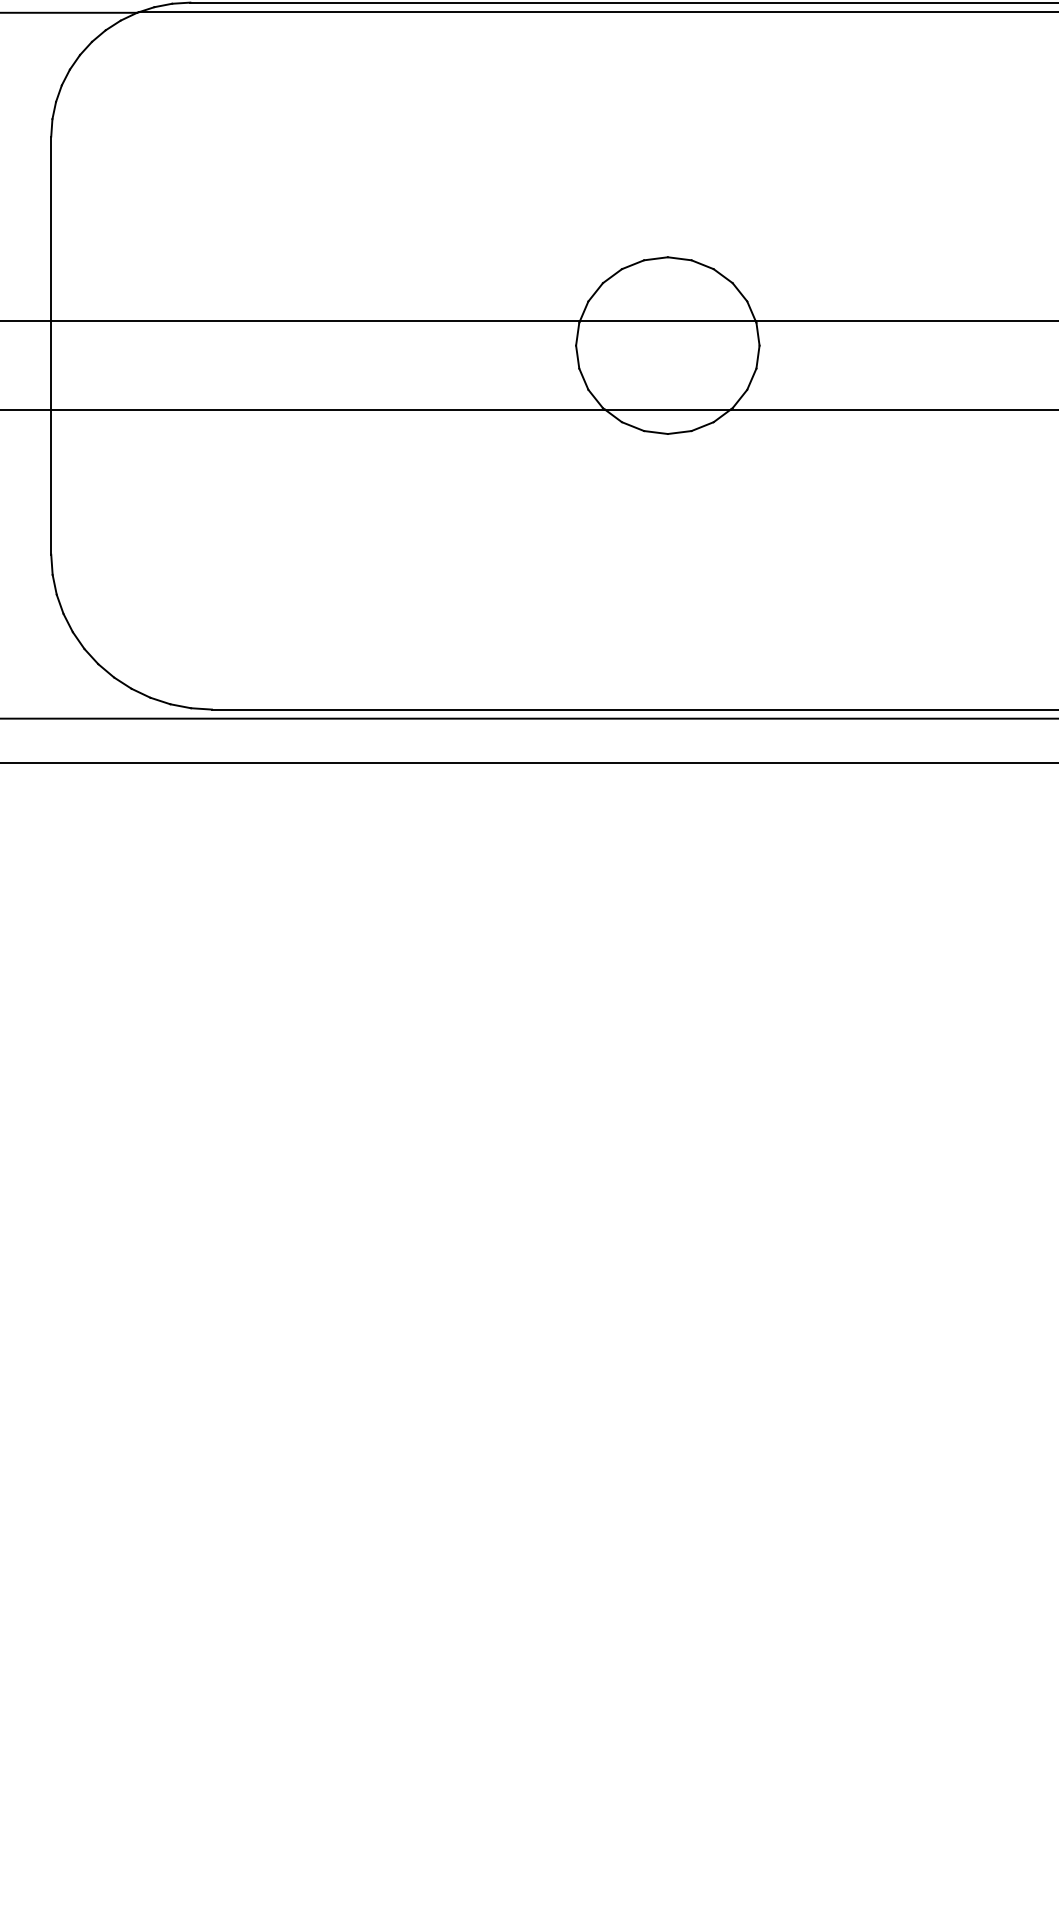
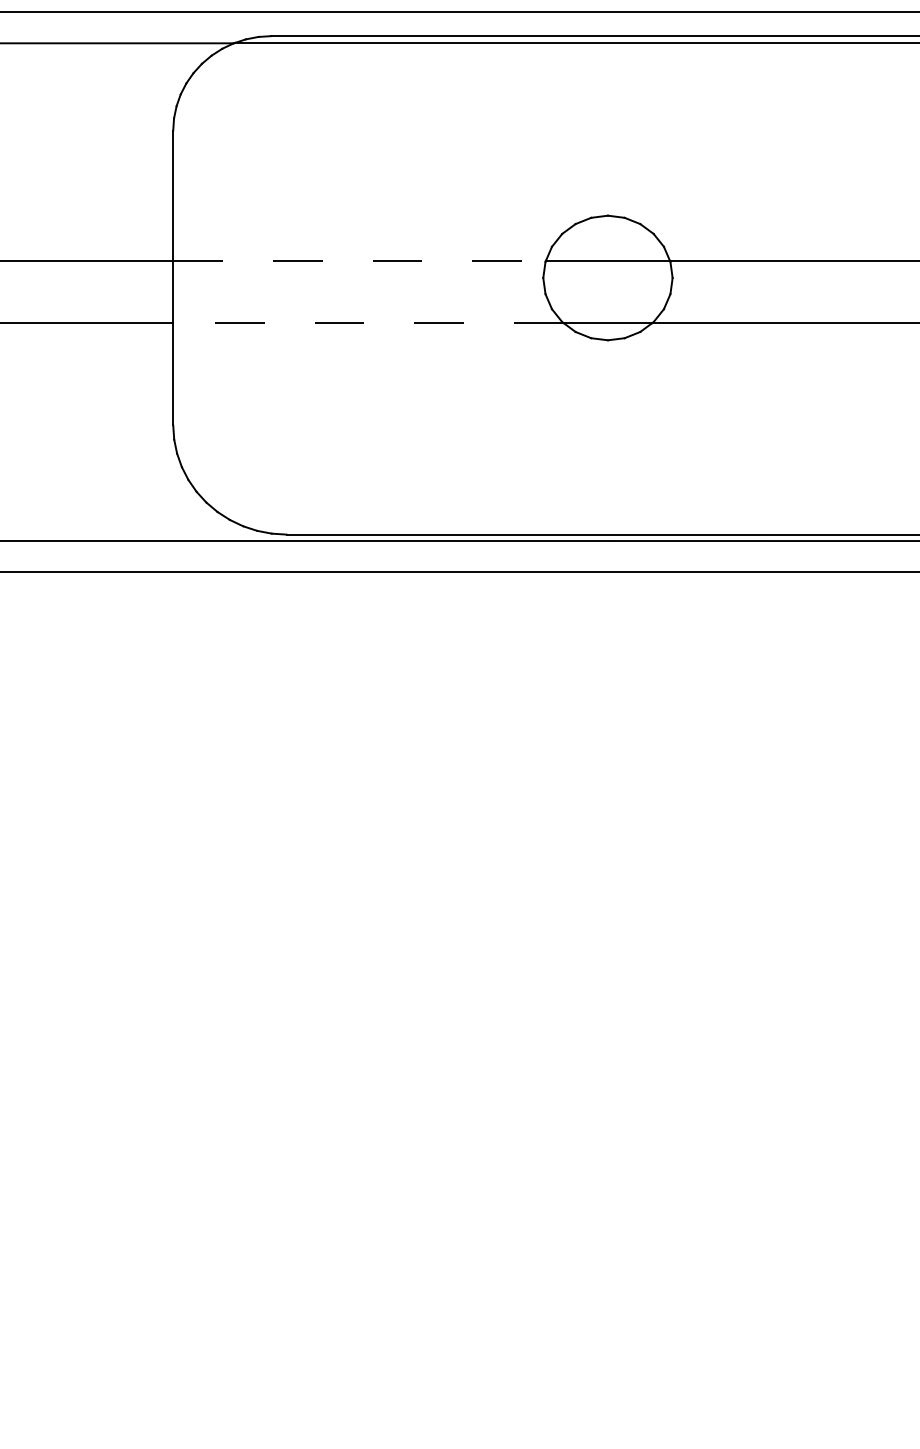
line: (316, 320) -> (360, 260), solid -> dashed
line: (328, 410) -> (368, 323), solid -> dashed

